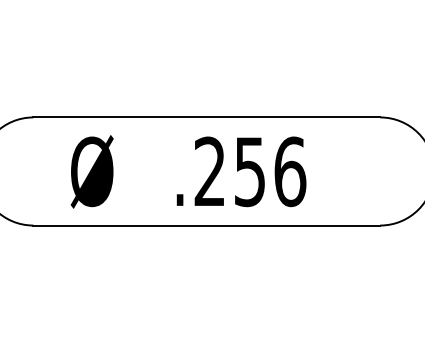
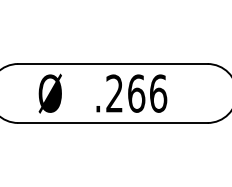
text: (250, 171) -> (136, 93), .256 -> .266

